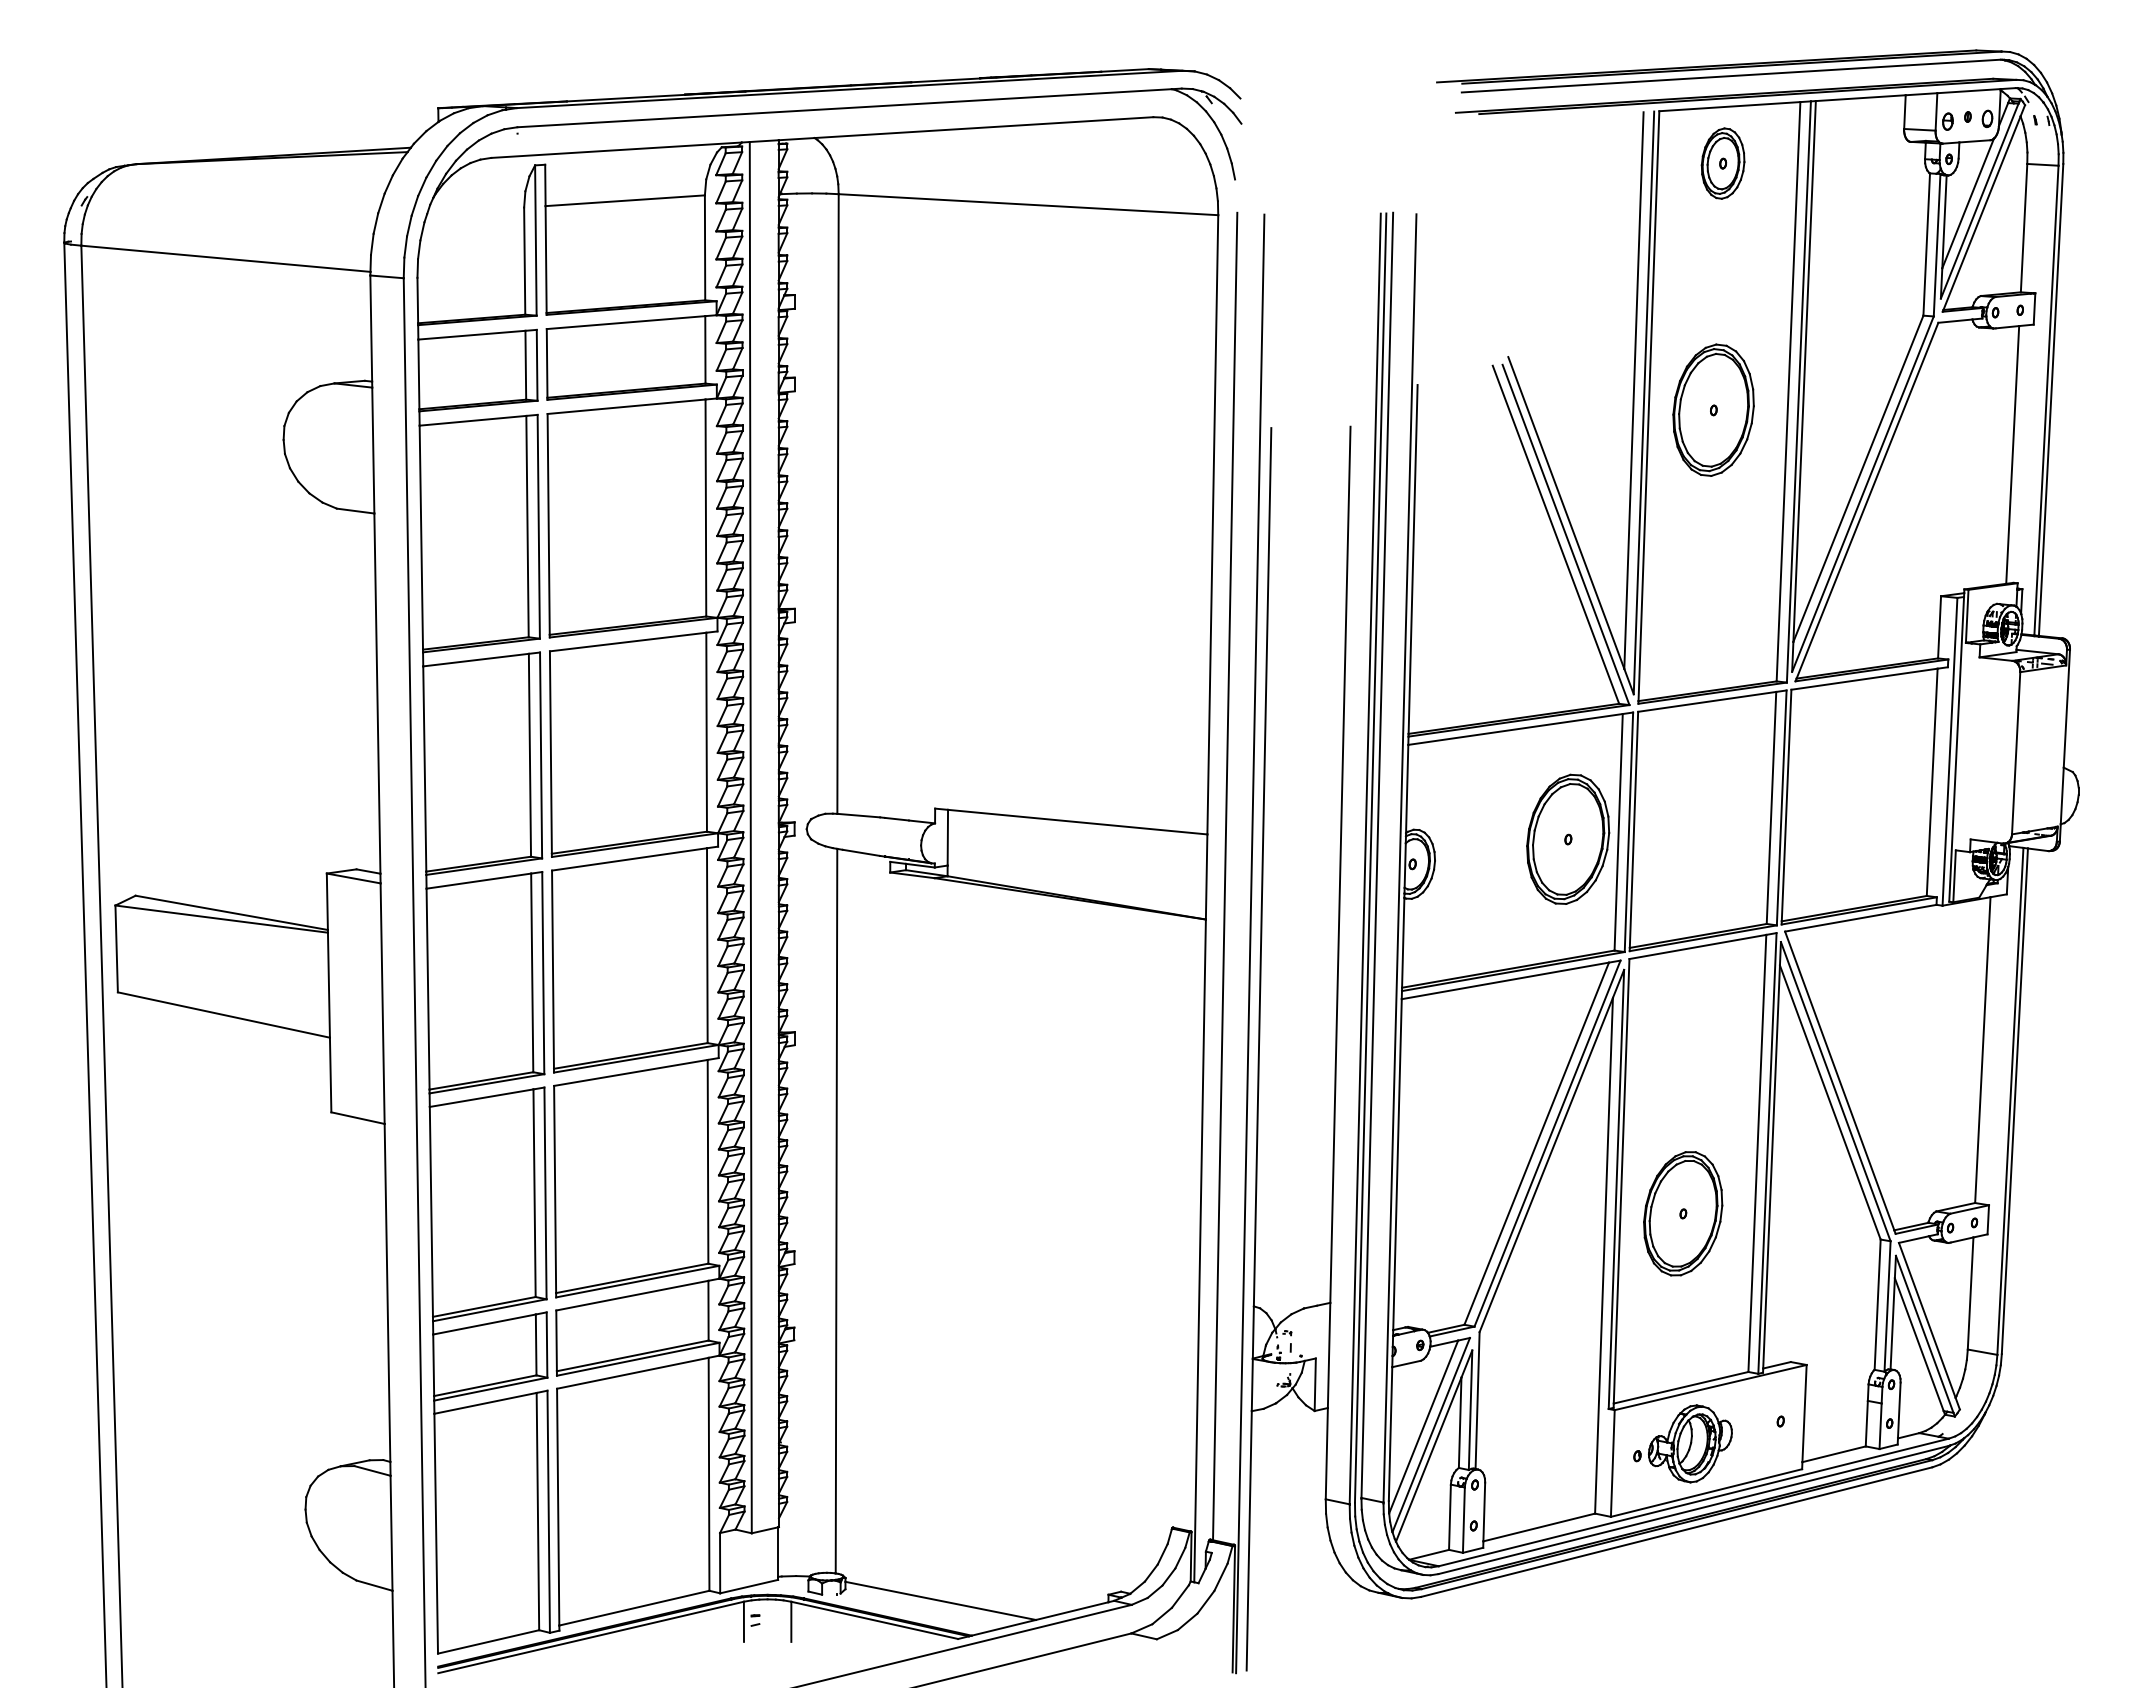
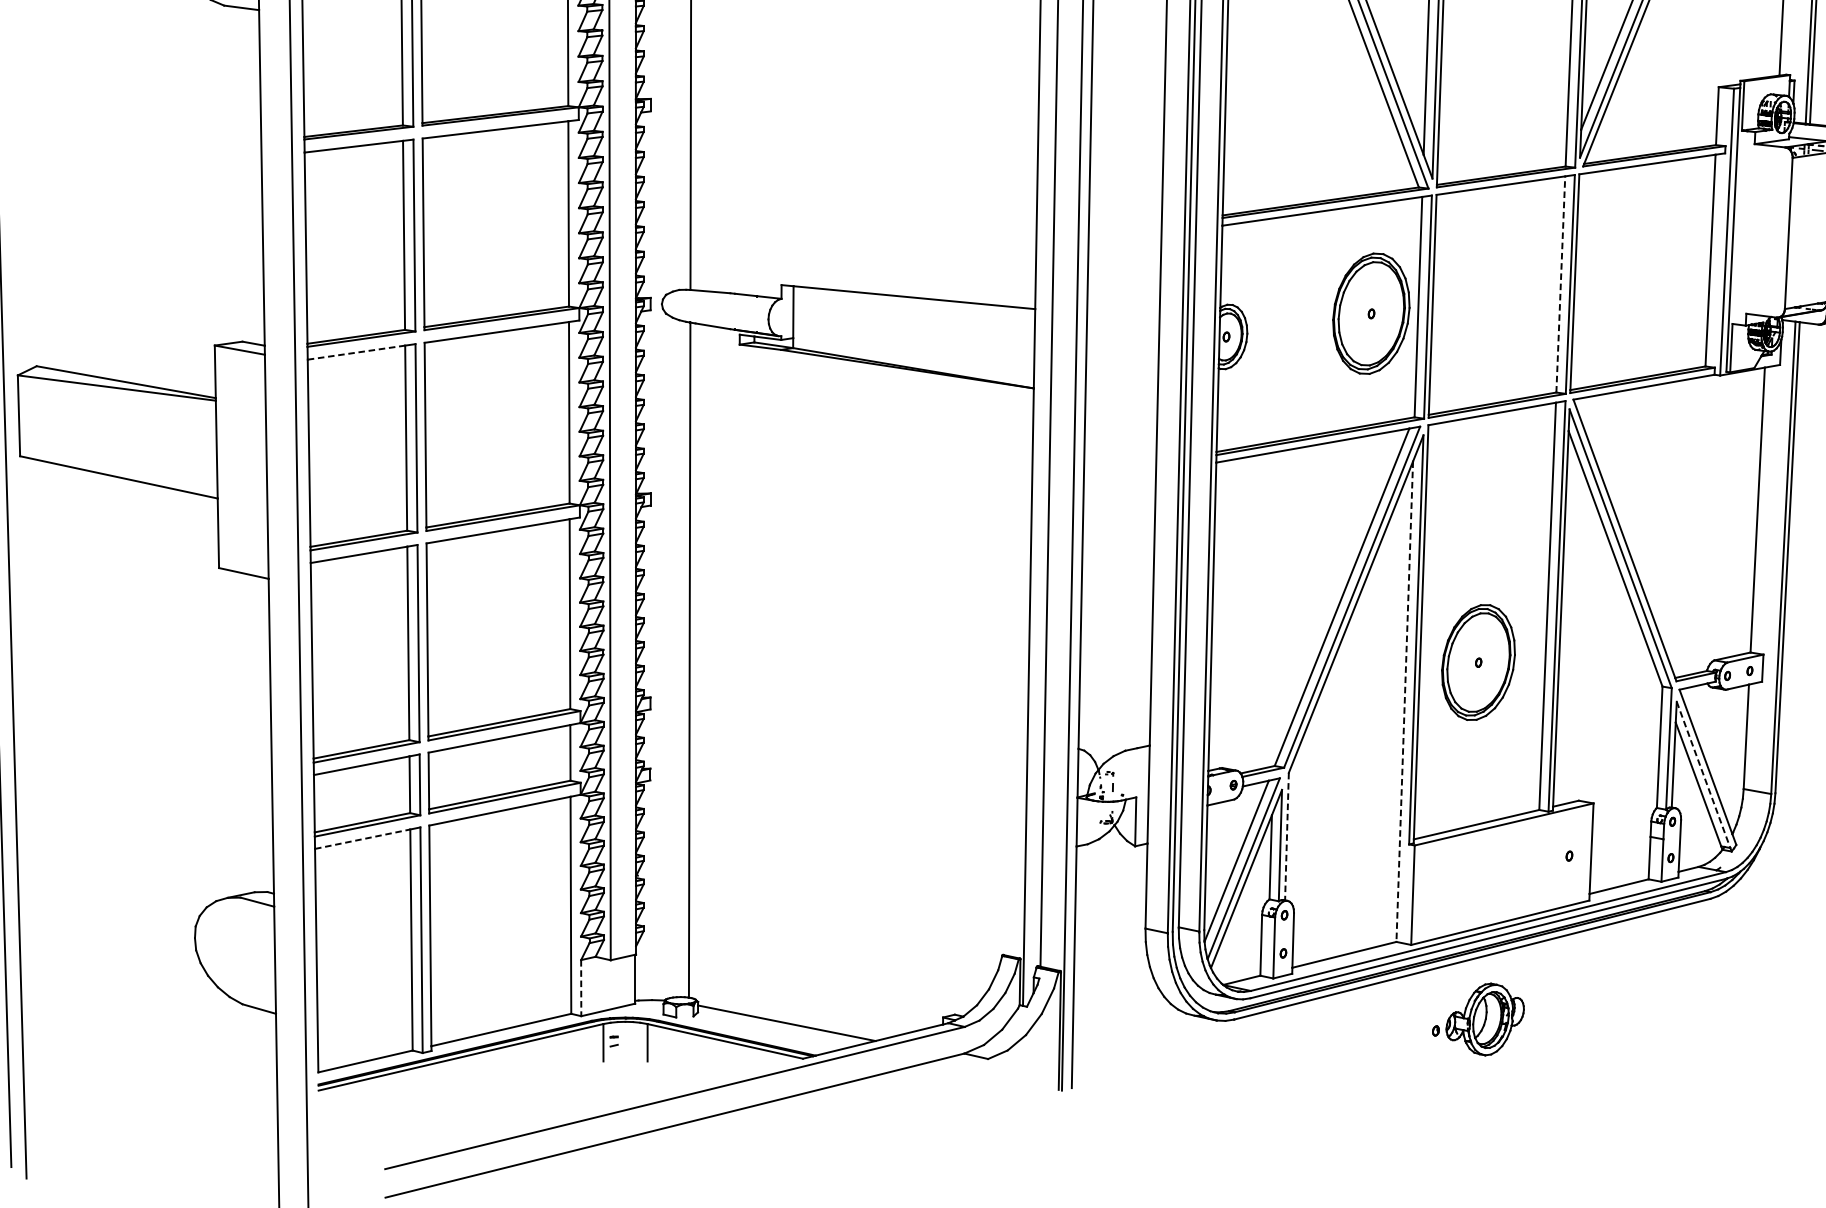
line: (1771, 807) -> (1560, 284), solid -> dashed
line: (478, 881) -> (356, 352), solid -> dashed
line: (1604, 1256) -> (1405, 702), solid -> dashed
line: (1924, 1334) -> (1703, 775), solid -> dashed
line: (1477, 1401) -> (1286, 837), solid -> dashed
line: (486, 1403) -> (363, 839), solid -> dashed
part: (1682, 1443) -> (1477, 1019), moved
line: (720, 1563) -> (581, 988), solid -> dashed

